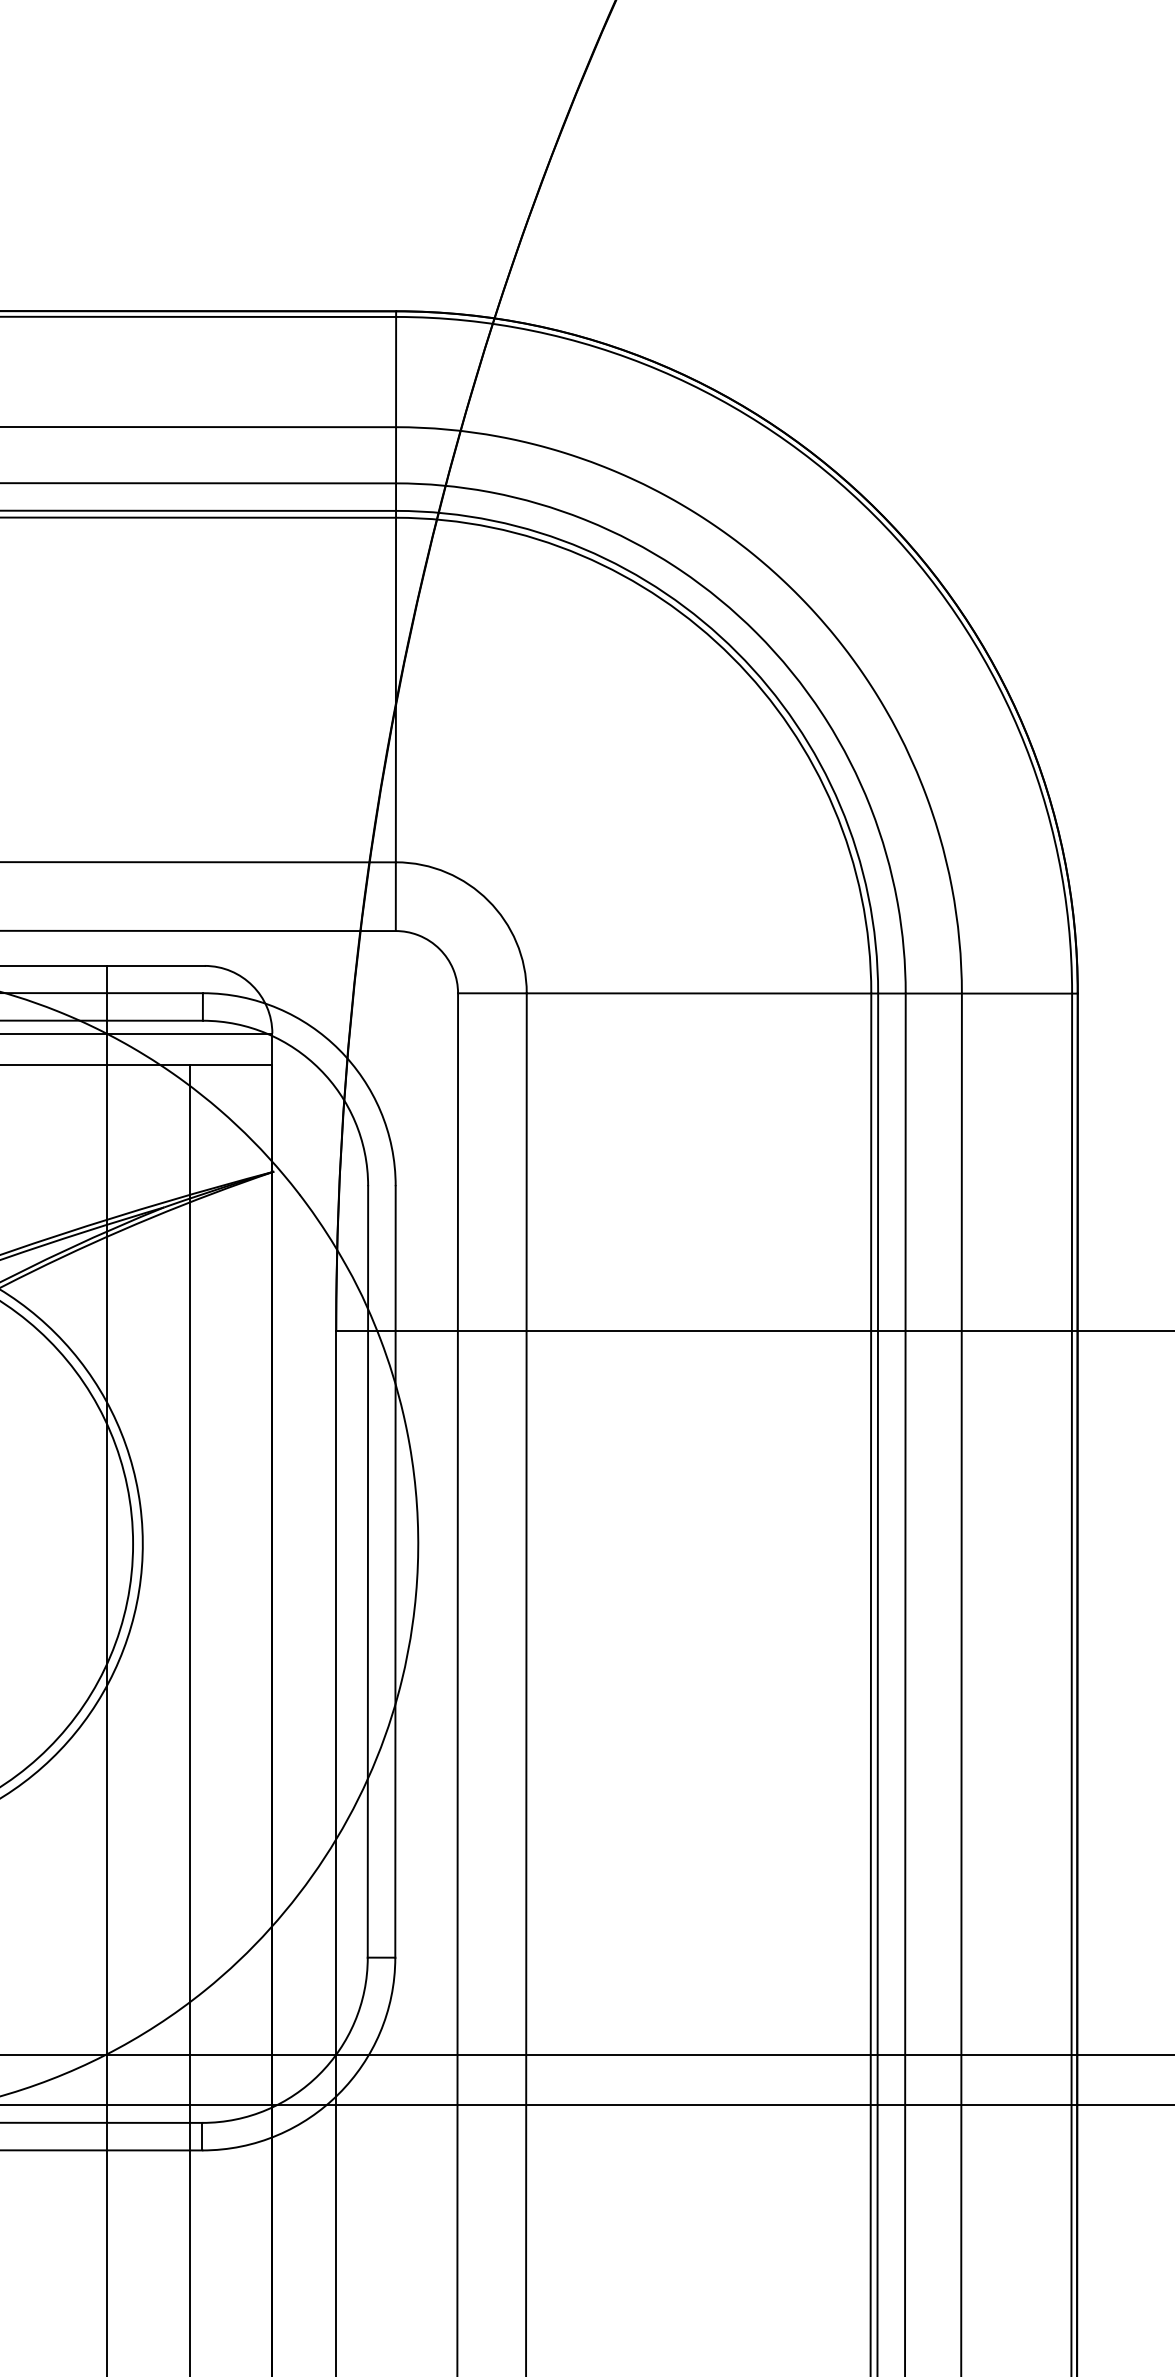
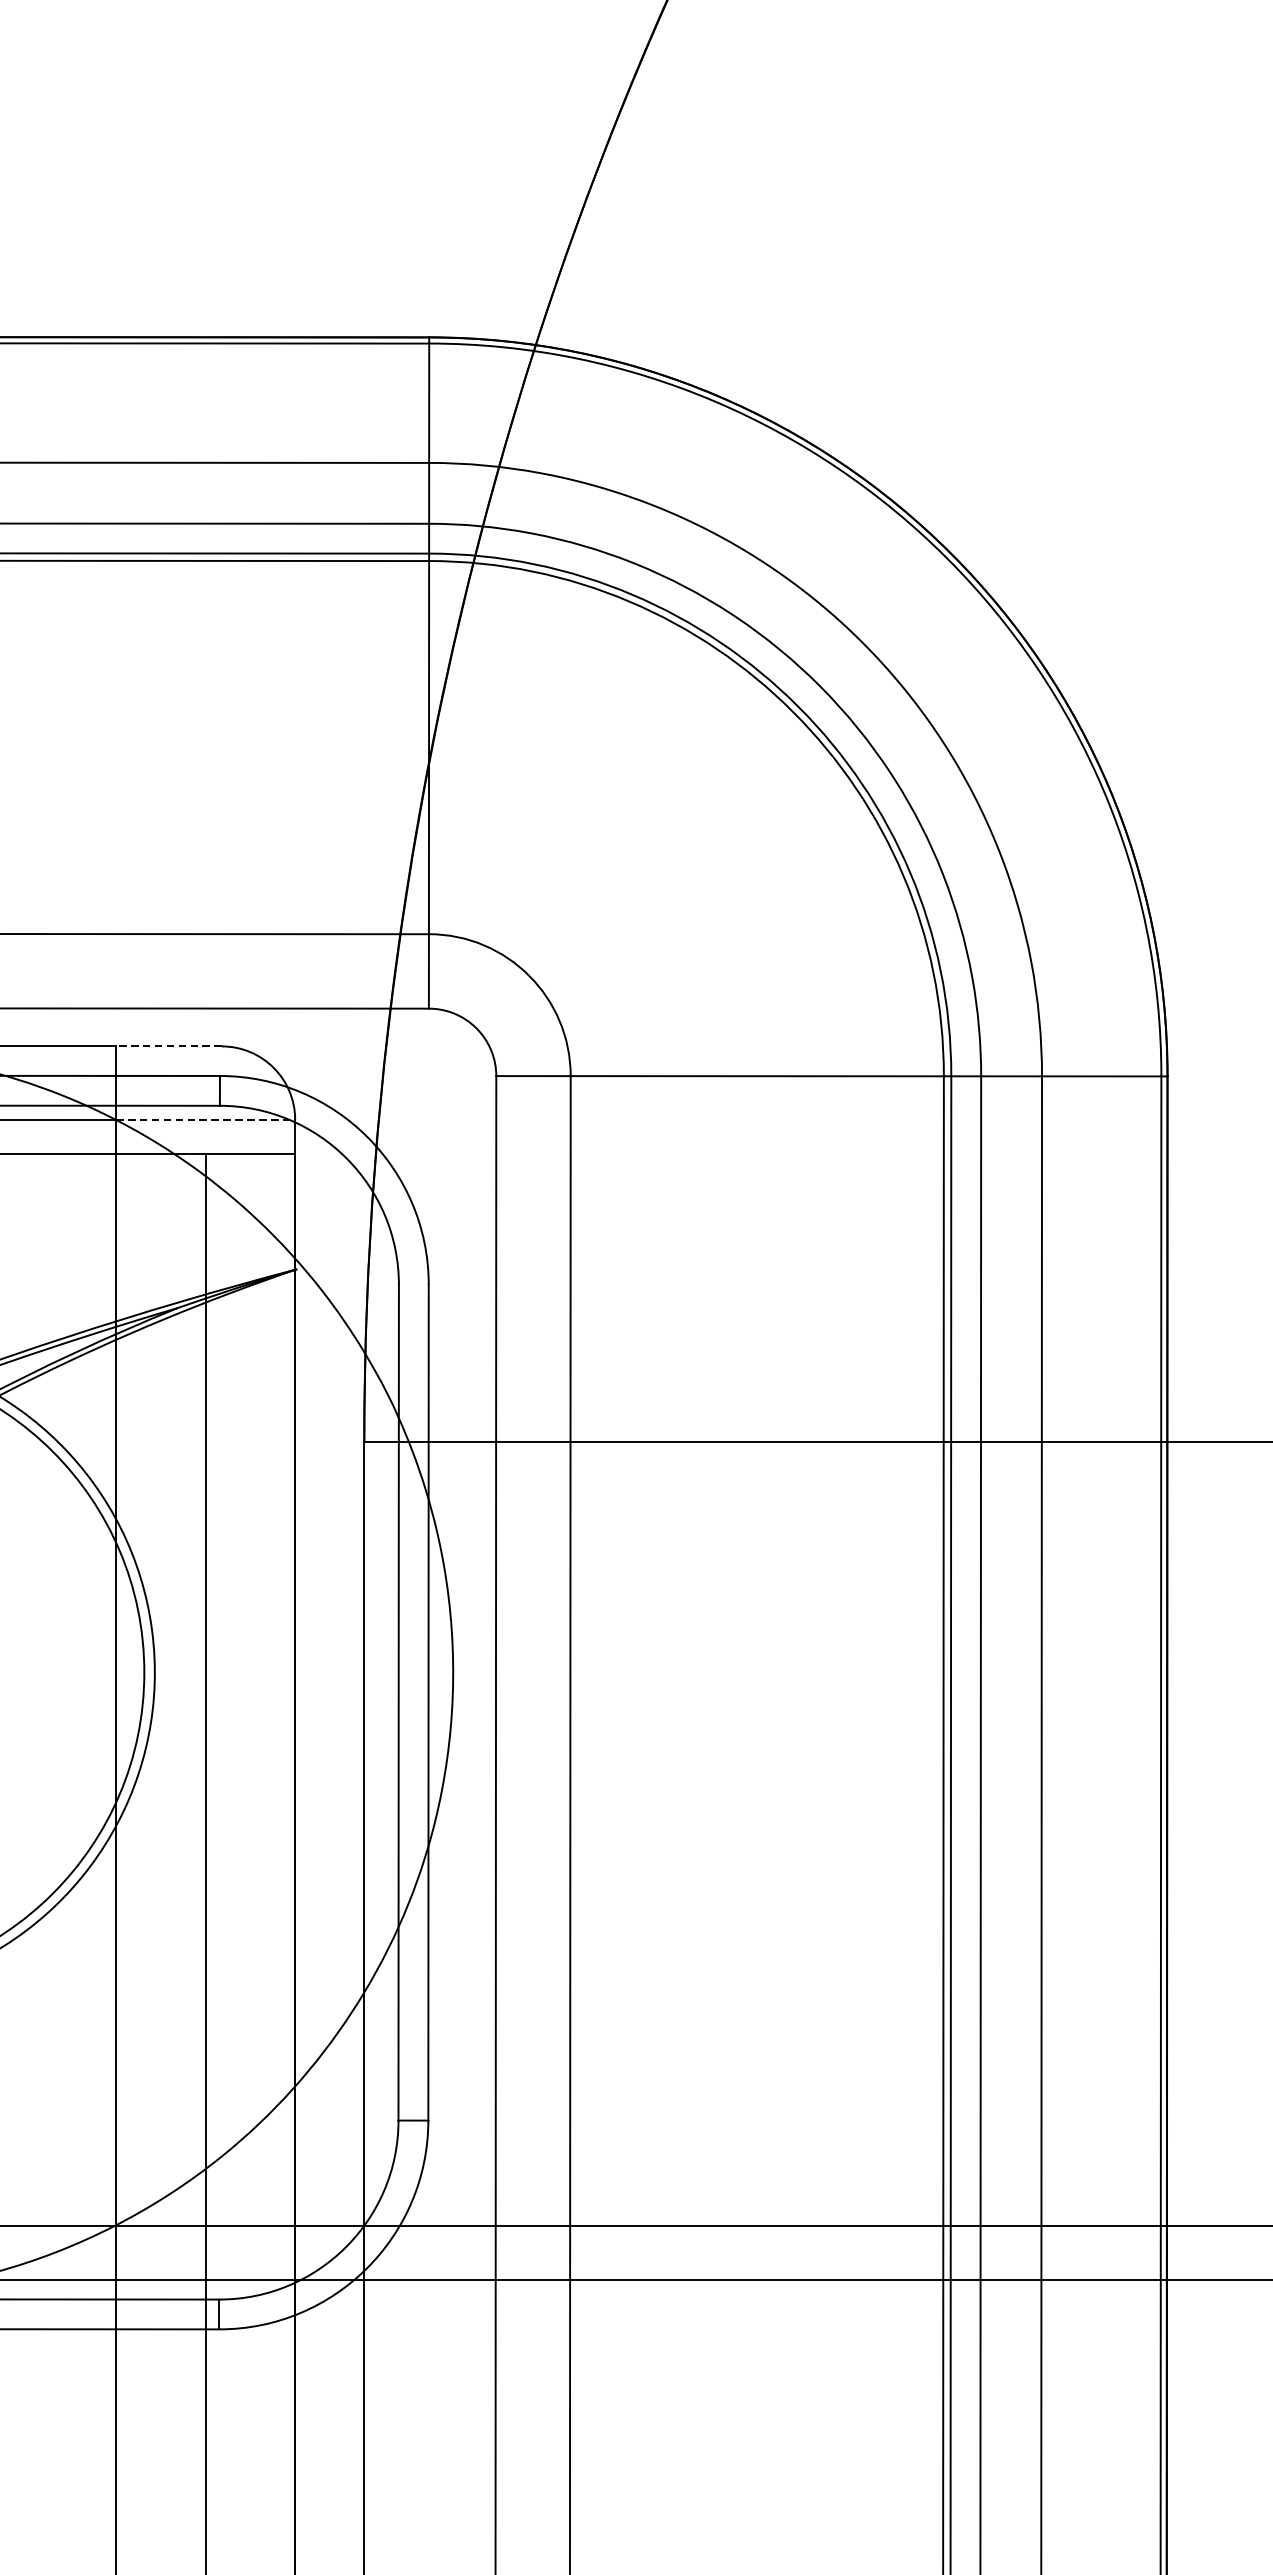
line: (155, 965) -> (168, 1045), solid -> dashed
line: (189, 1033) -> (205, 1119), solid -> dashed

